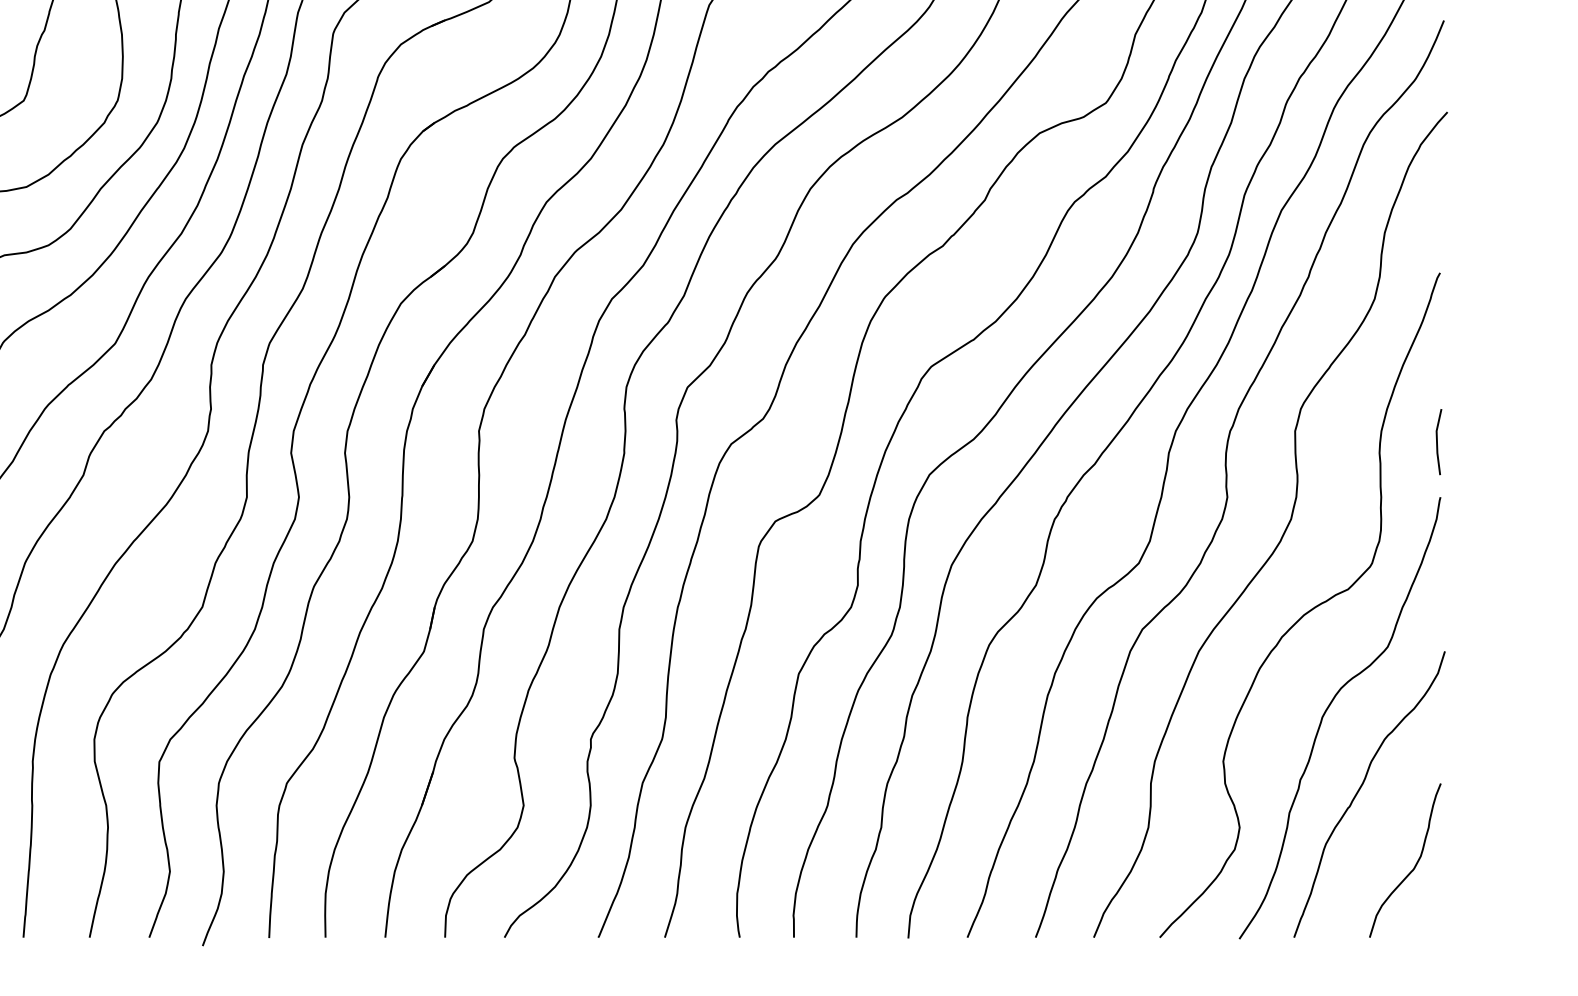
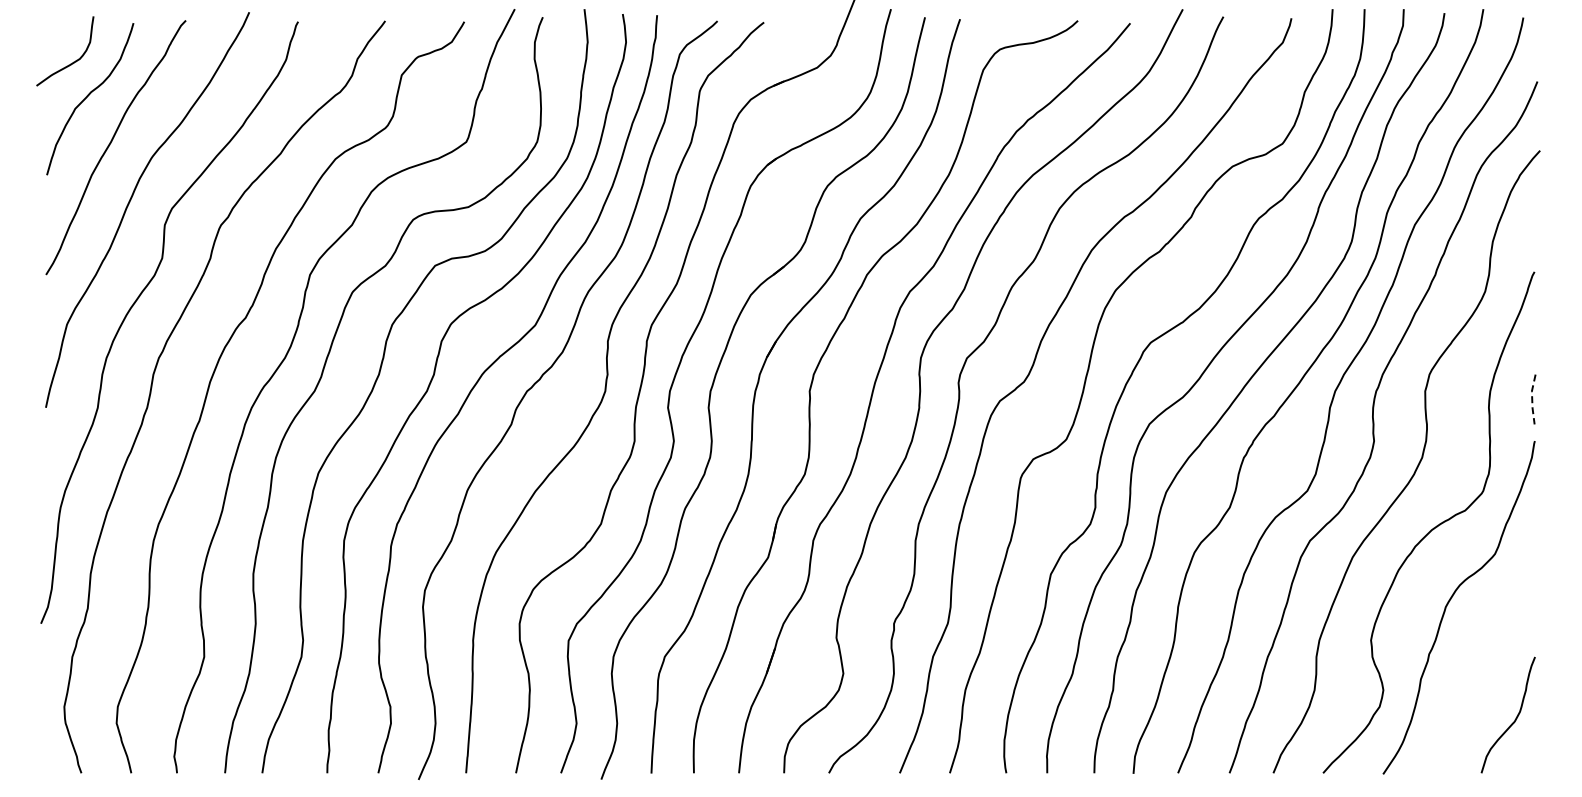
line: (1437, 442) -> (1532, 399), solid -> dashed
curve: (1360, 790) -> (1474, 662), removed

